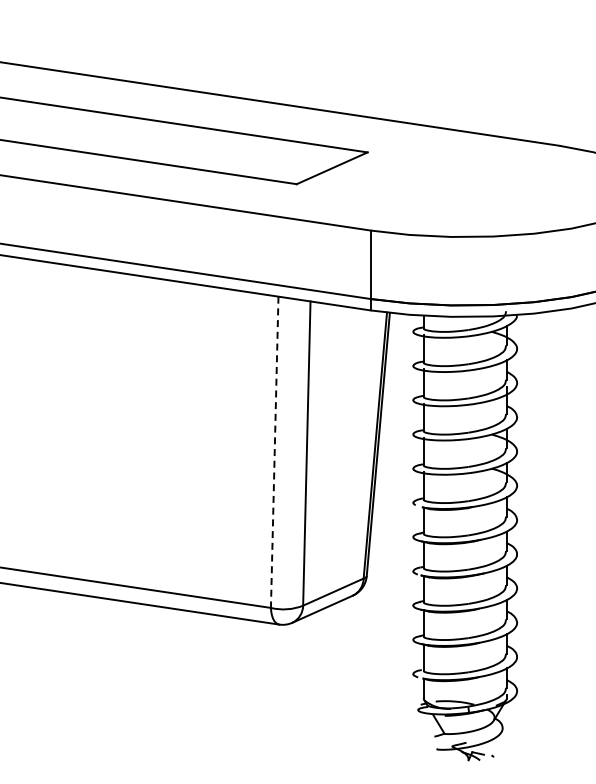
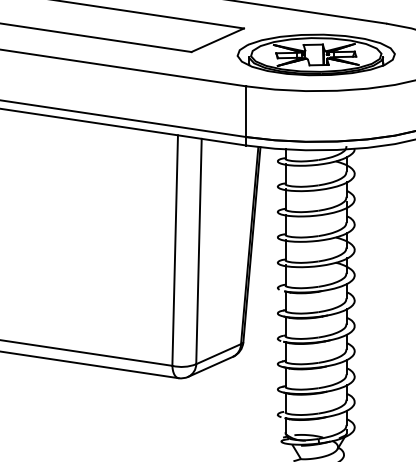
part: (465, 187) -> (316, 54), added
line: (274, 452) -> (175, 250), dashed -> solid

